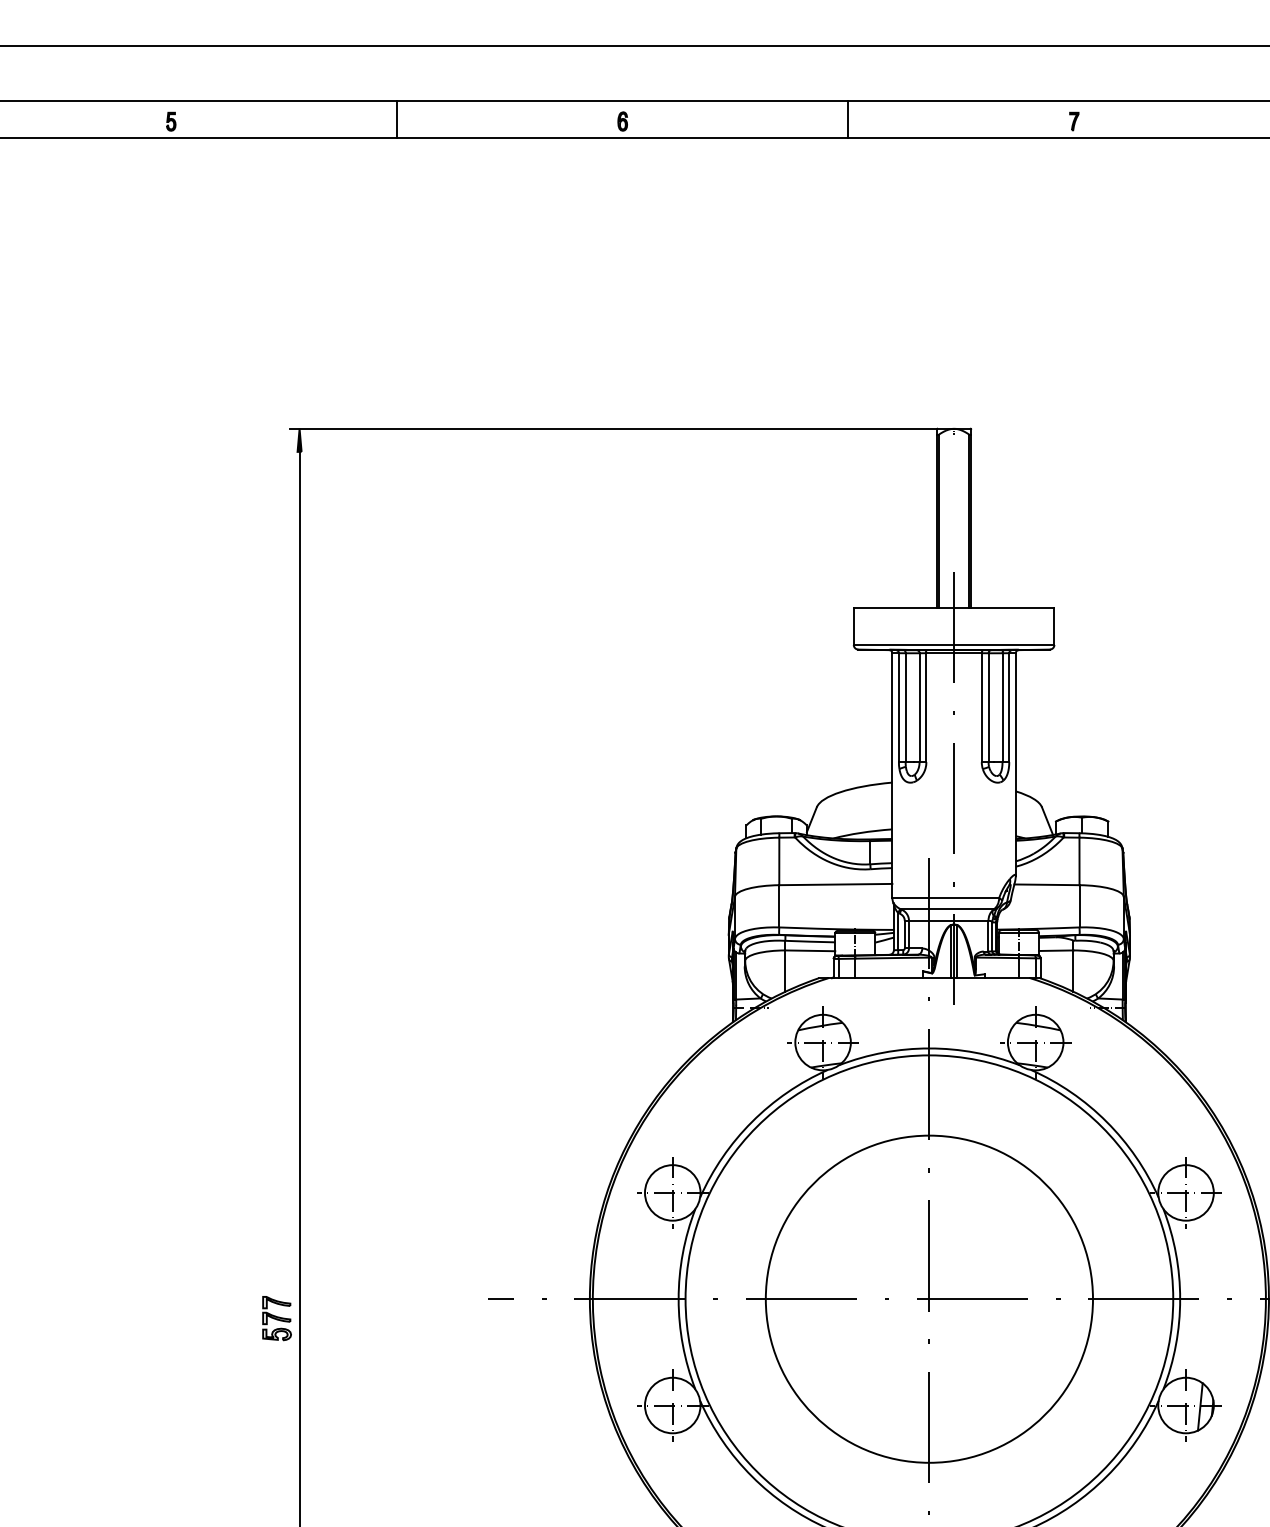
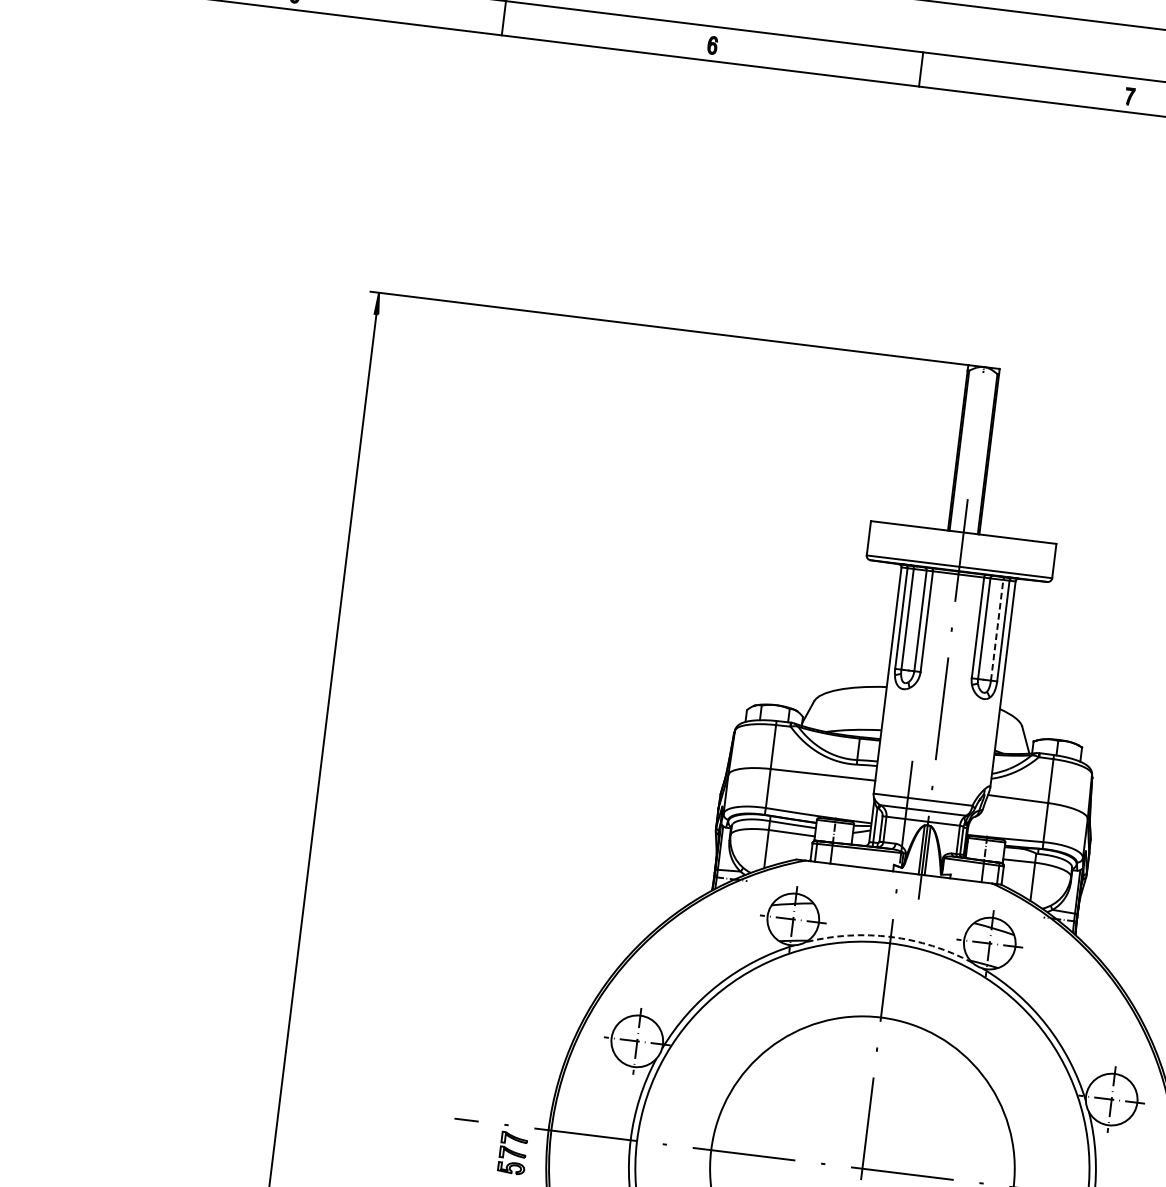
line: (1002, 707) -> (997, 630), solid -> dashed
arc: (929, 1048) -> (890, 937), solid -> dashed
part: (276, 1318) -> (512, 1153), moved

